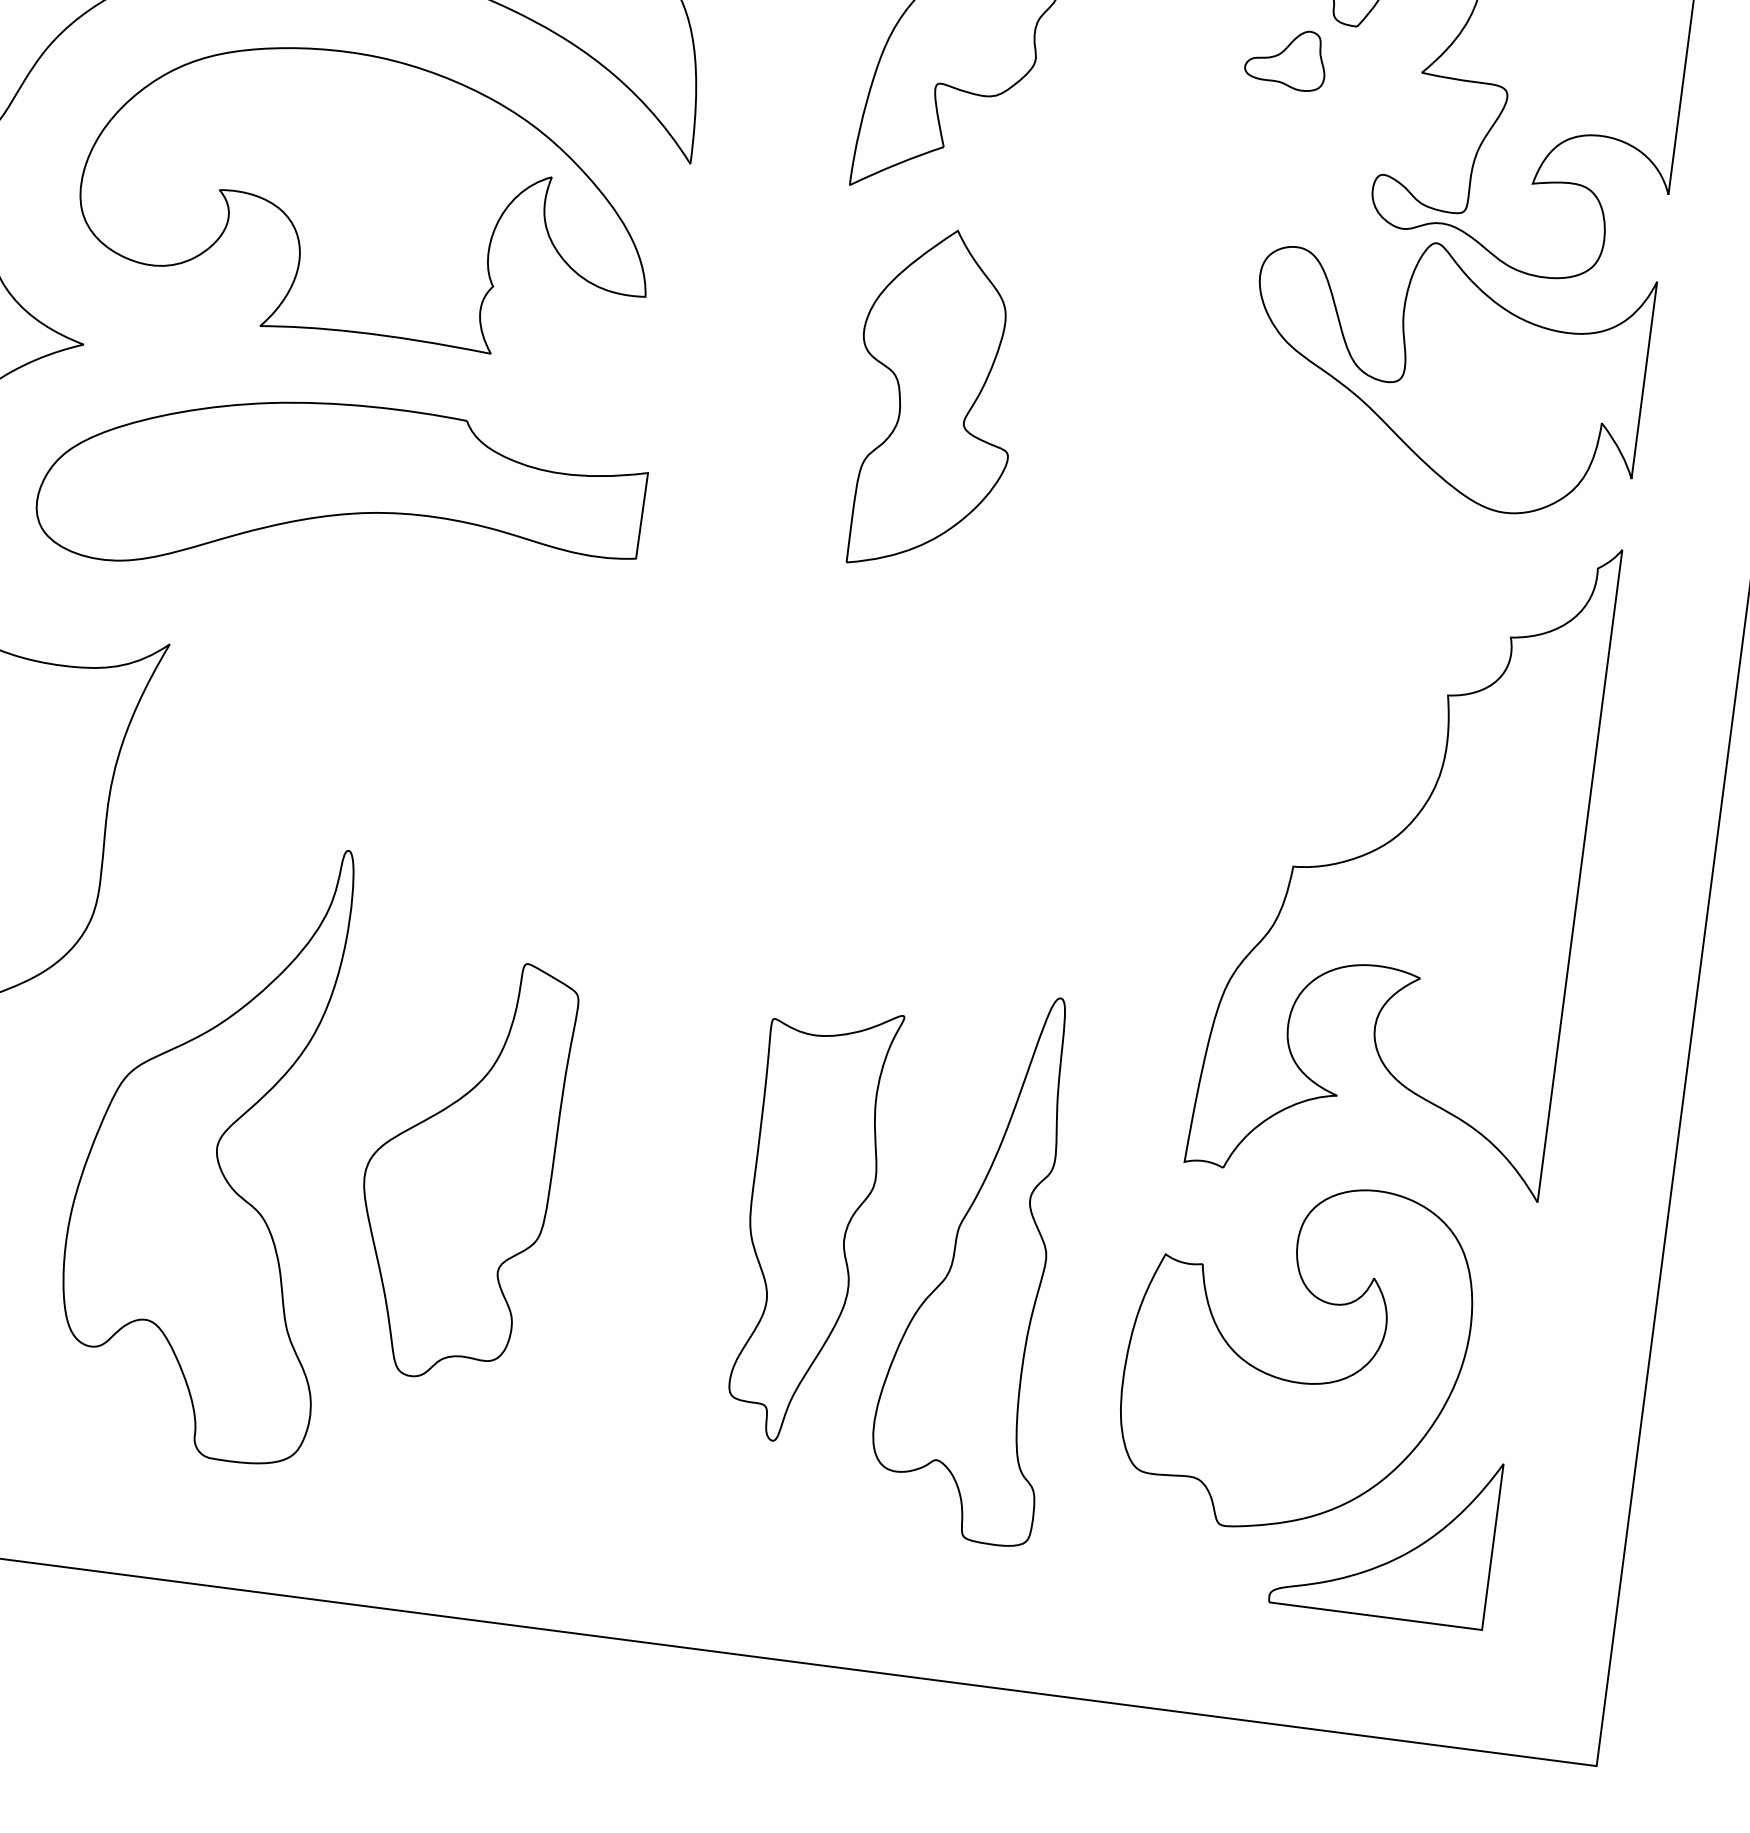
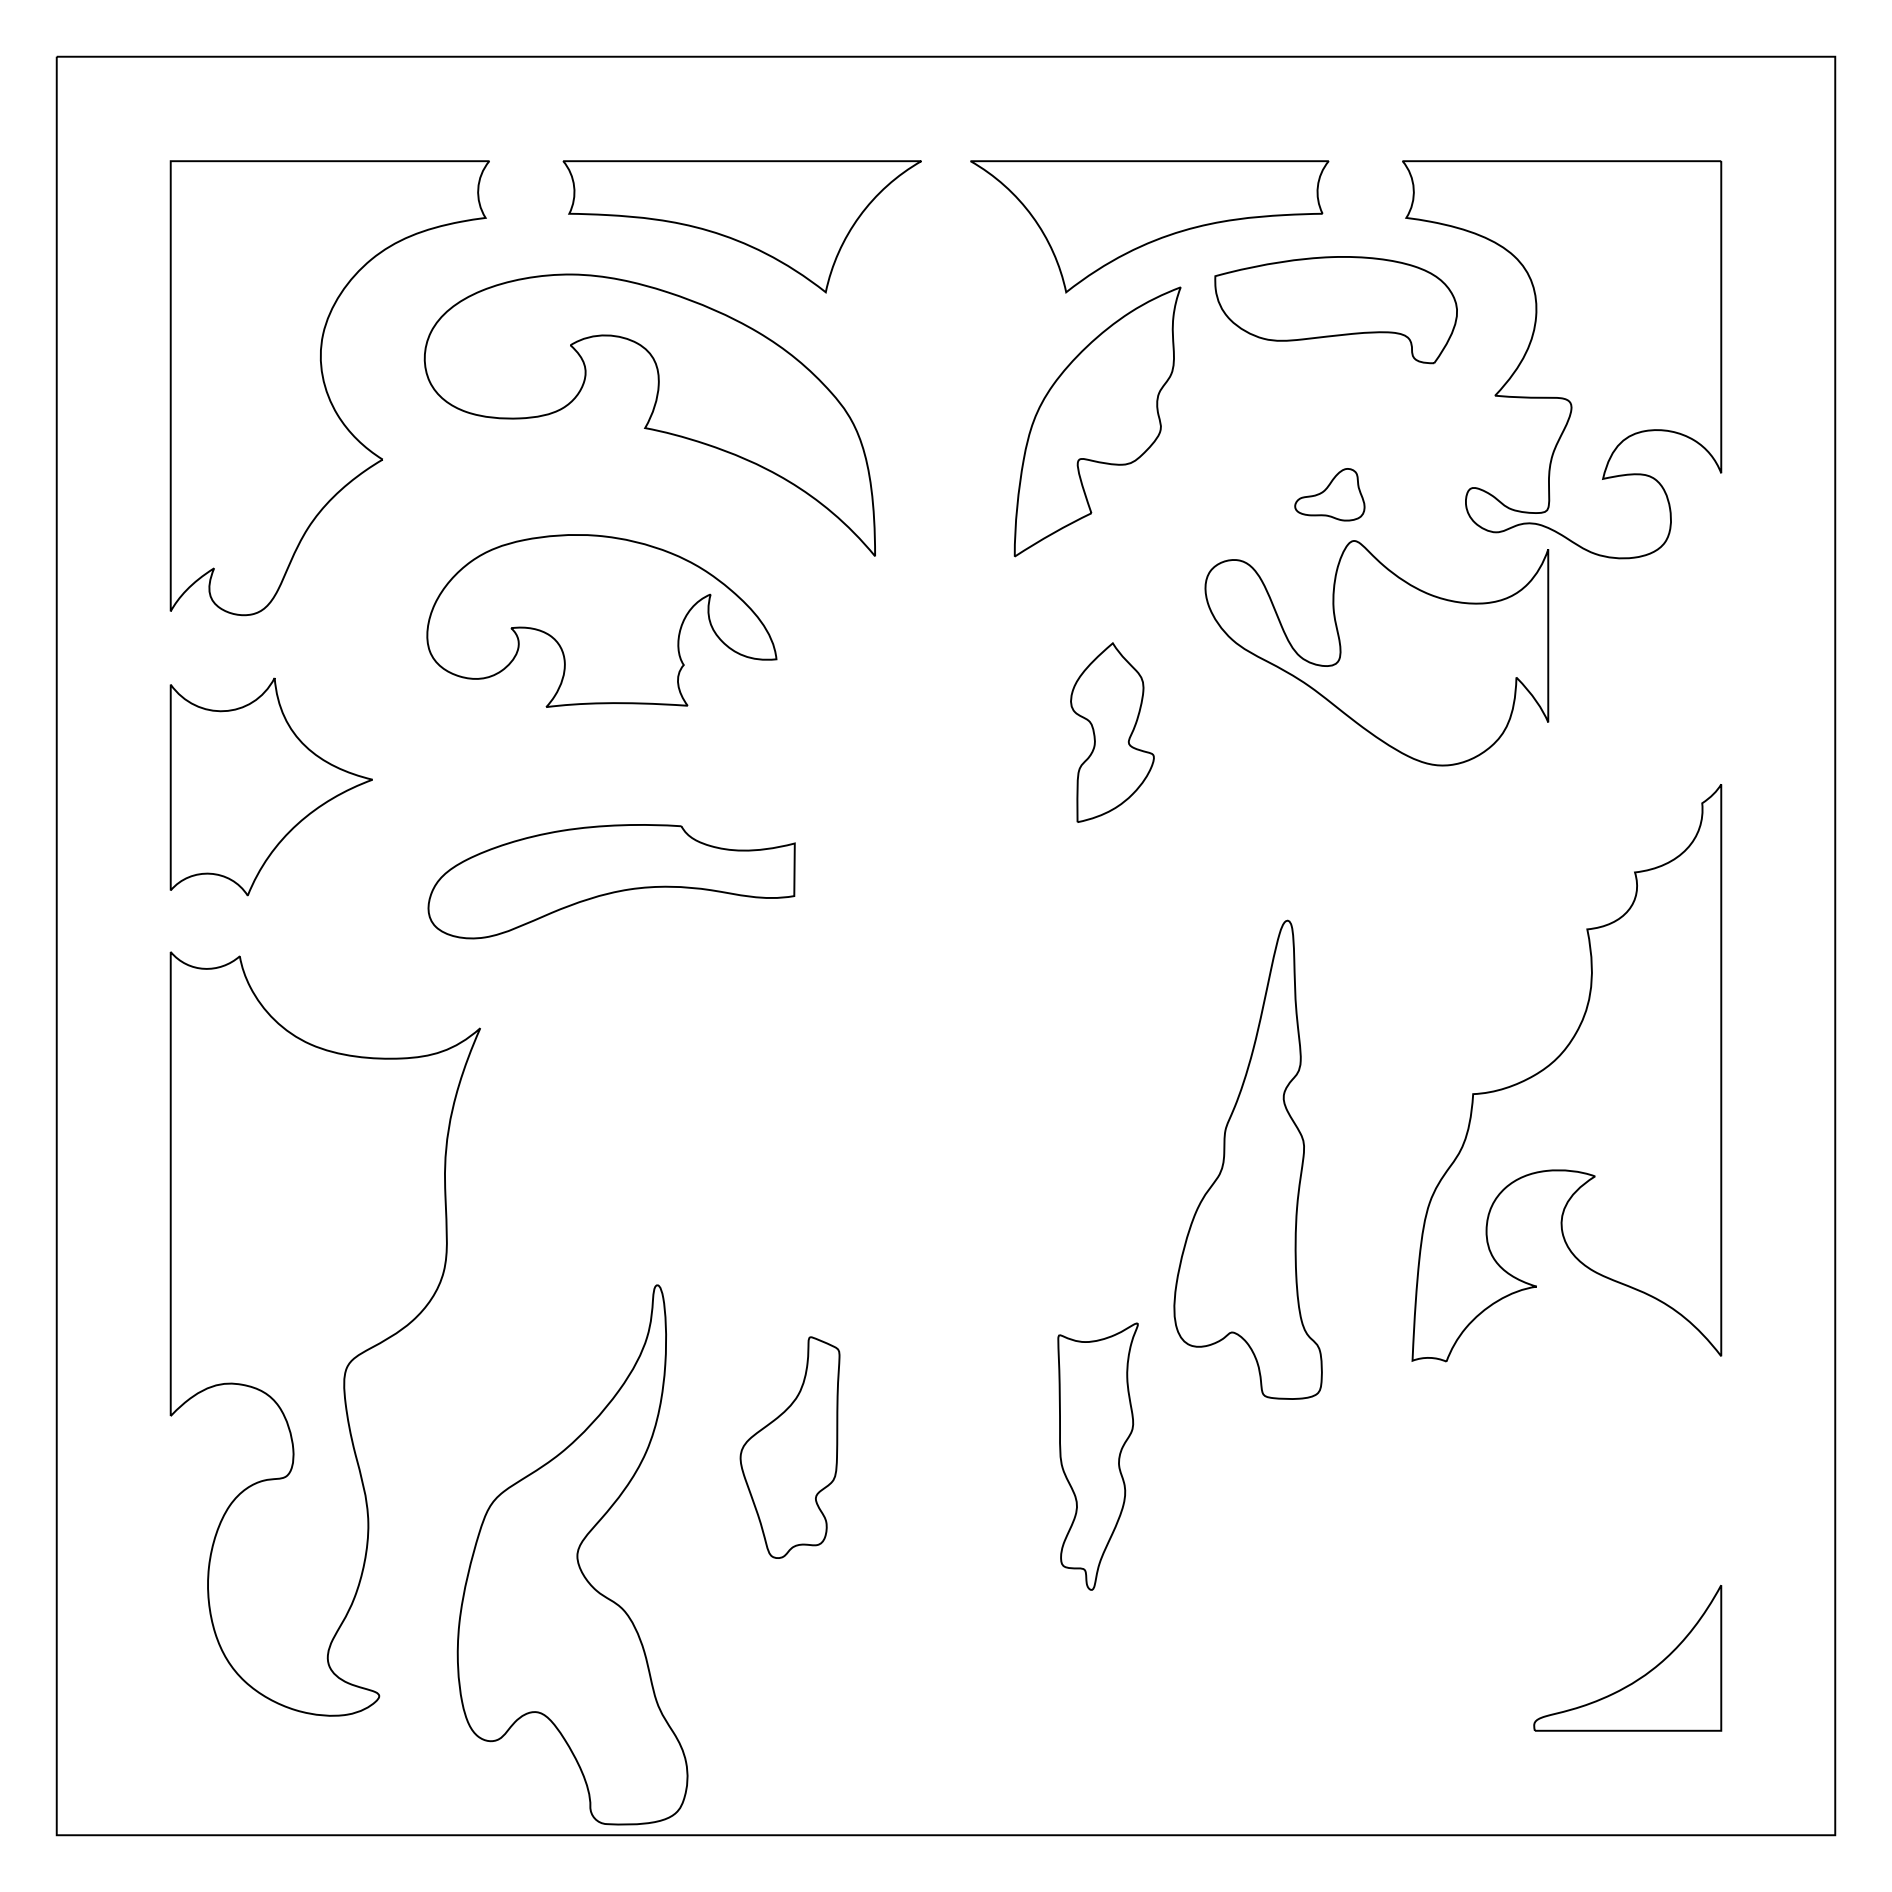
part: (1286, 58) -> (1329, 494), moved
part: (368, 196) -> (601, 620), size x0.7
part: (1445, 375) -> (1376, 653), moved
part: (935, 400) -> (1112, 732), size x0.6
part: (341, 496) -> (611, 881), size x0.7
part: (211, 1145) -> (572, 1554), moved
part: (460, 1168) -> (789, 1447), size x0.6
part: (810, 1224) -> (1097, 1456), size x0.7
part: (979, 1264) -> (1247, 1159), moved
part: (1288, 1379) -> (1526, 1536), removed

